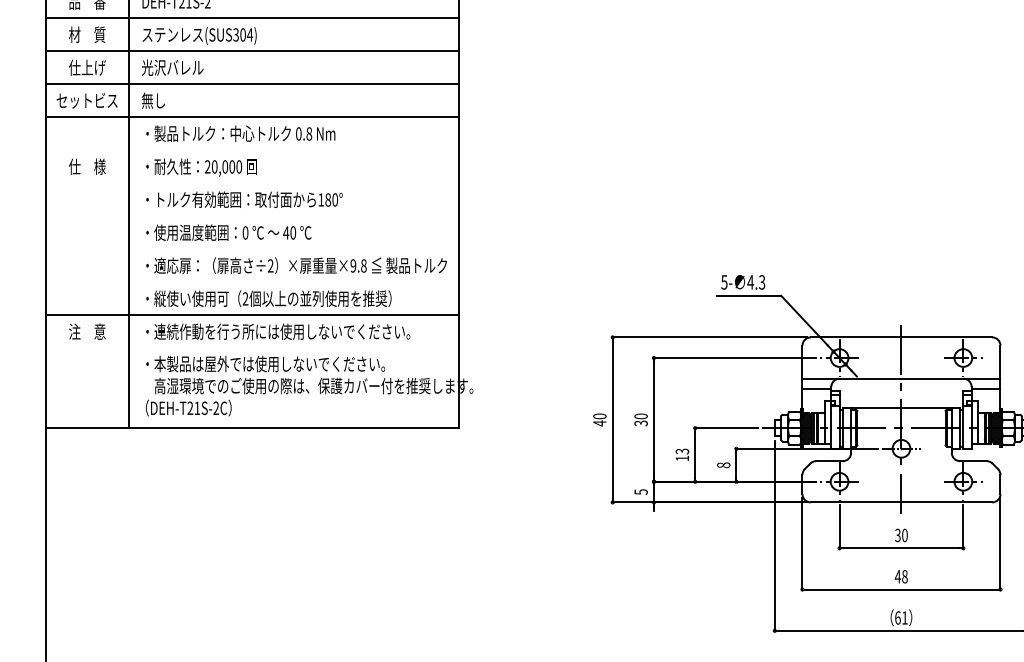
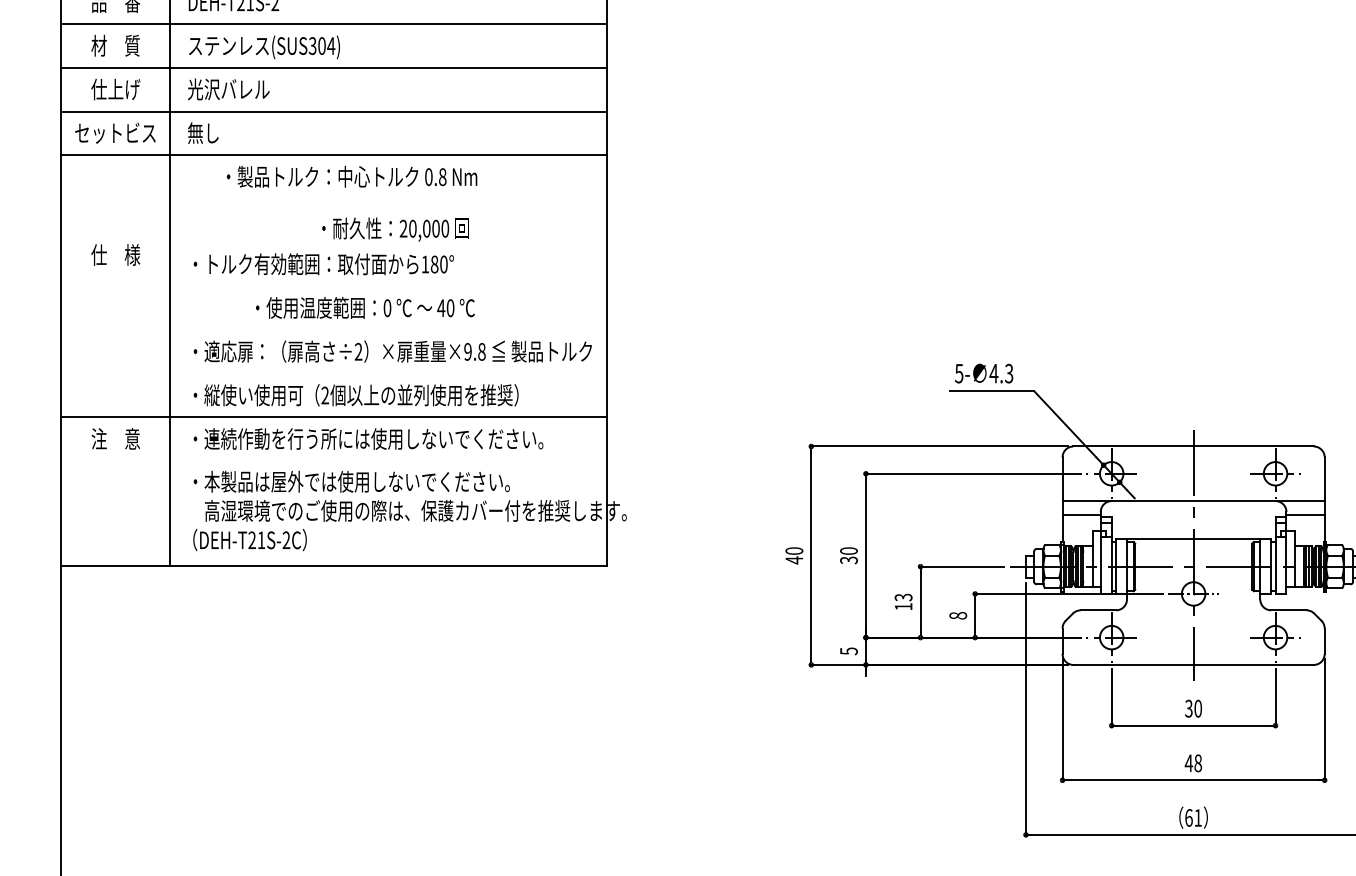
text: (240, 133) -> (351, 176), moved
text: (87, 166) -> (116, 254), moved
text: (201, 167) -> (395, 229), moved
text: (228, 232) -> (364, 307), moved

